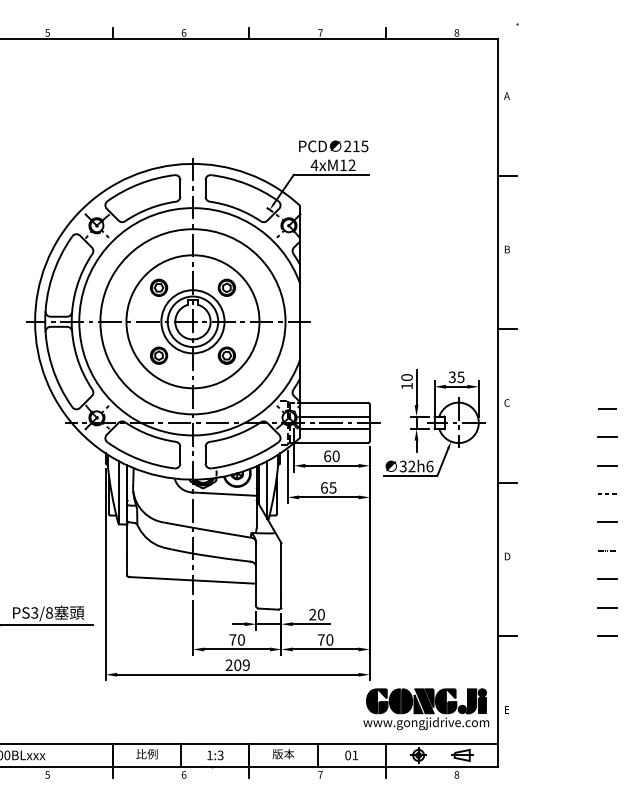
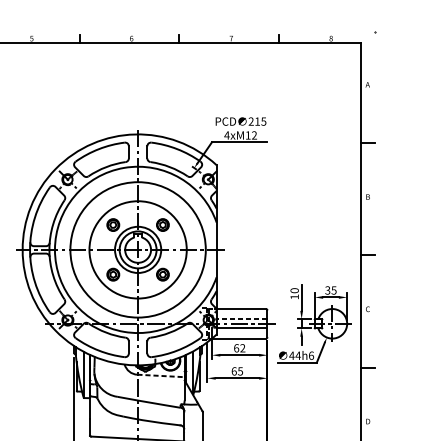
line: (335, 416) -> (242, 319), solid -> dashed
text: (335, 456) -> (242, 348), 60 -> 62
text: (407, 466) -> (295, 355), 32h6 -> 44h6
line: (224, 494) -> (161, 376), solid -> dashed

